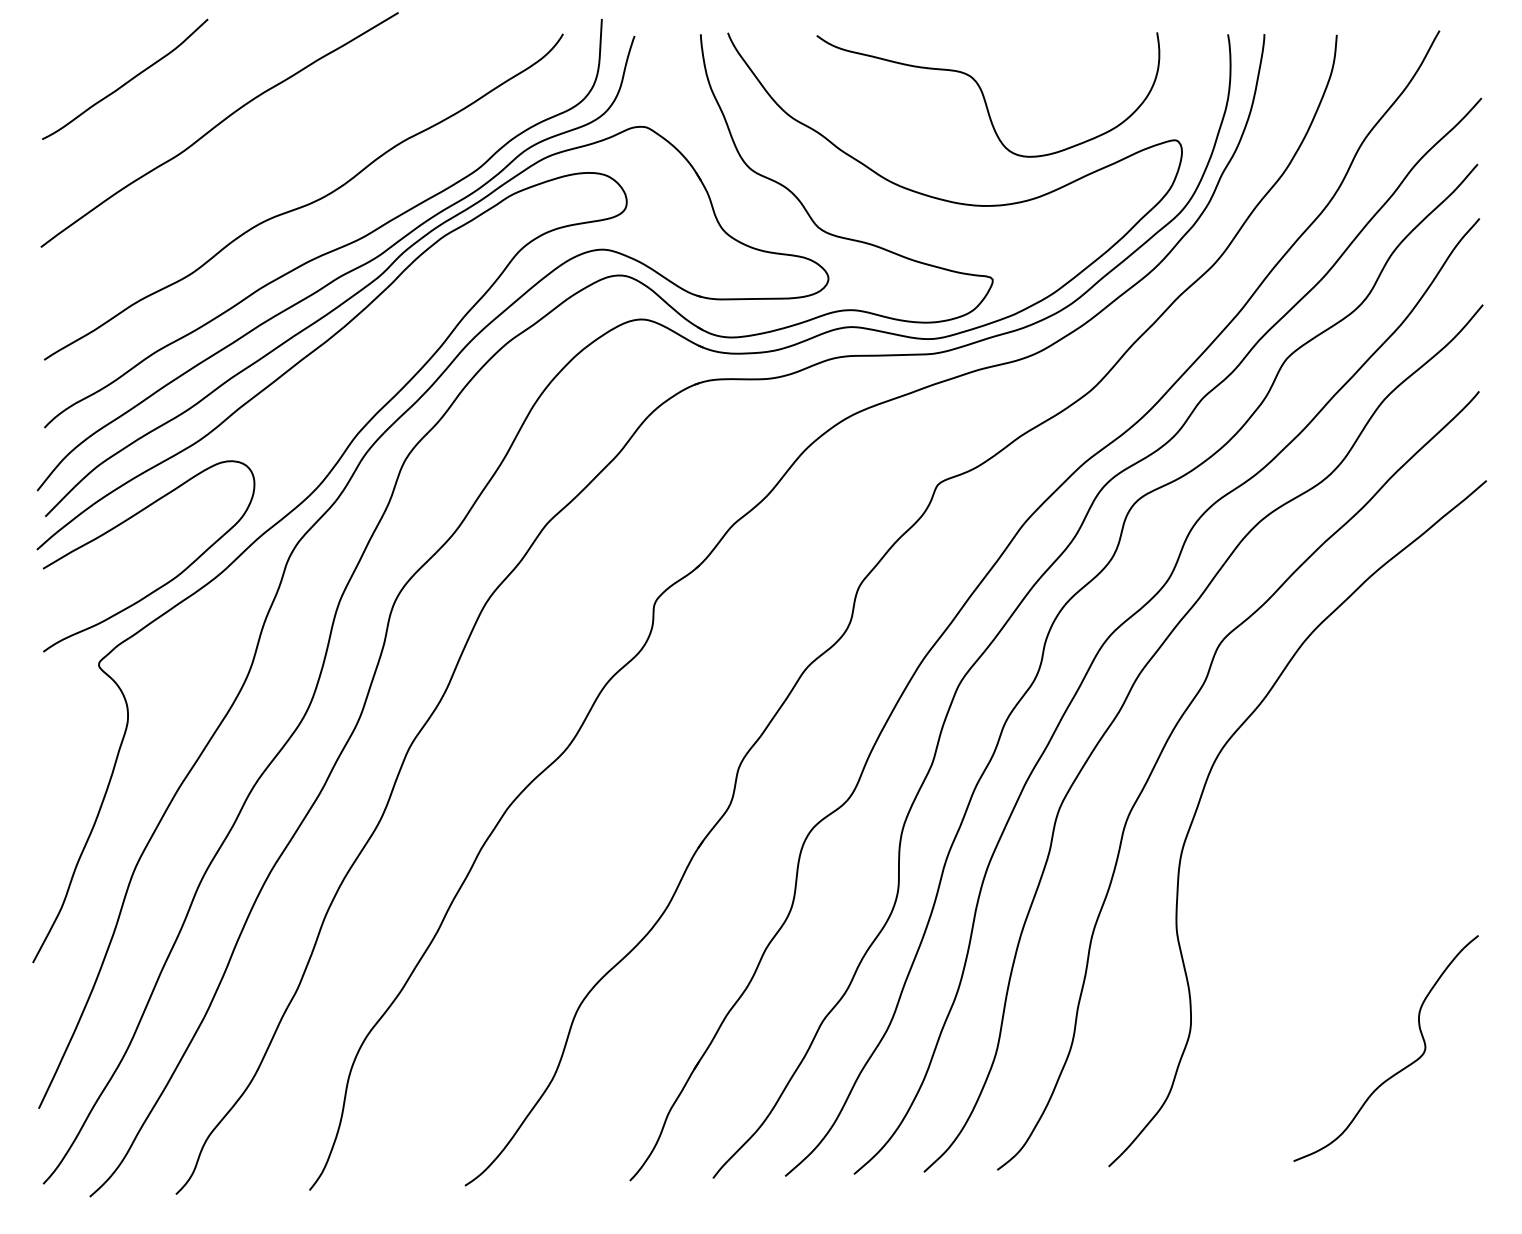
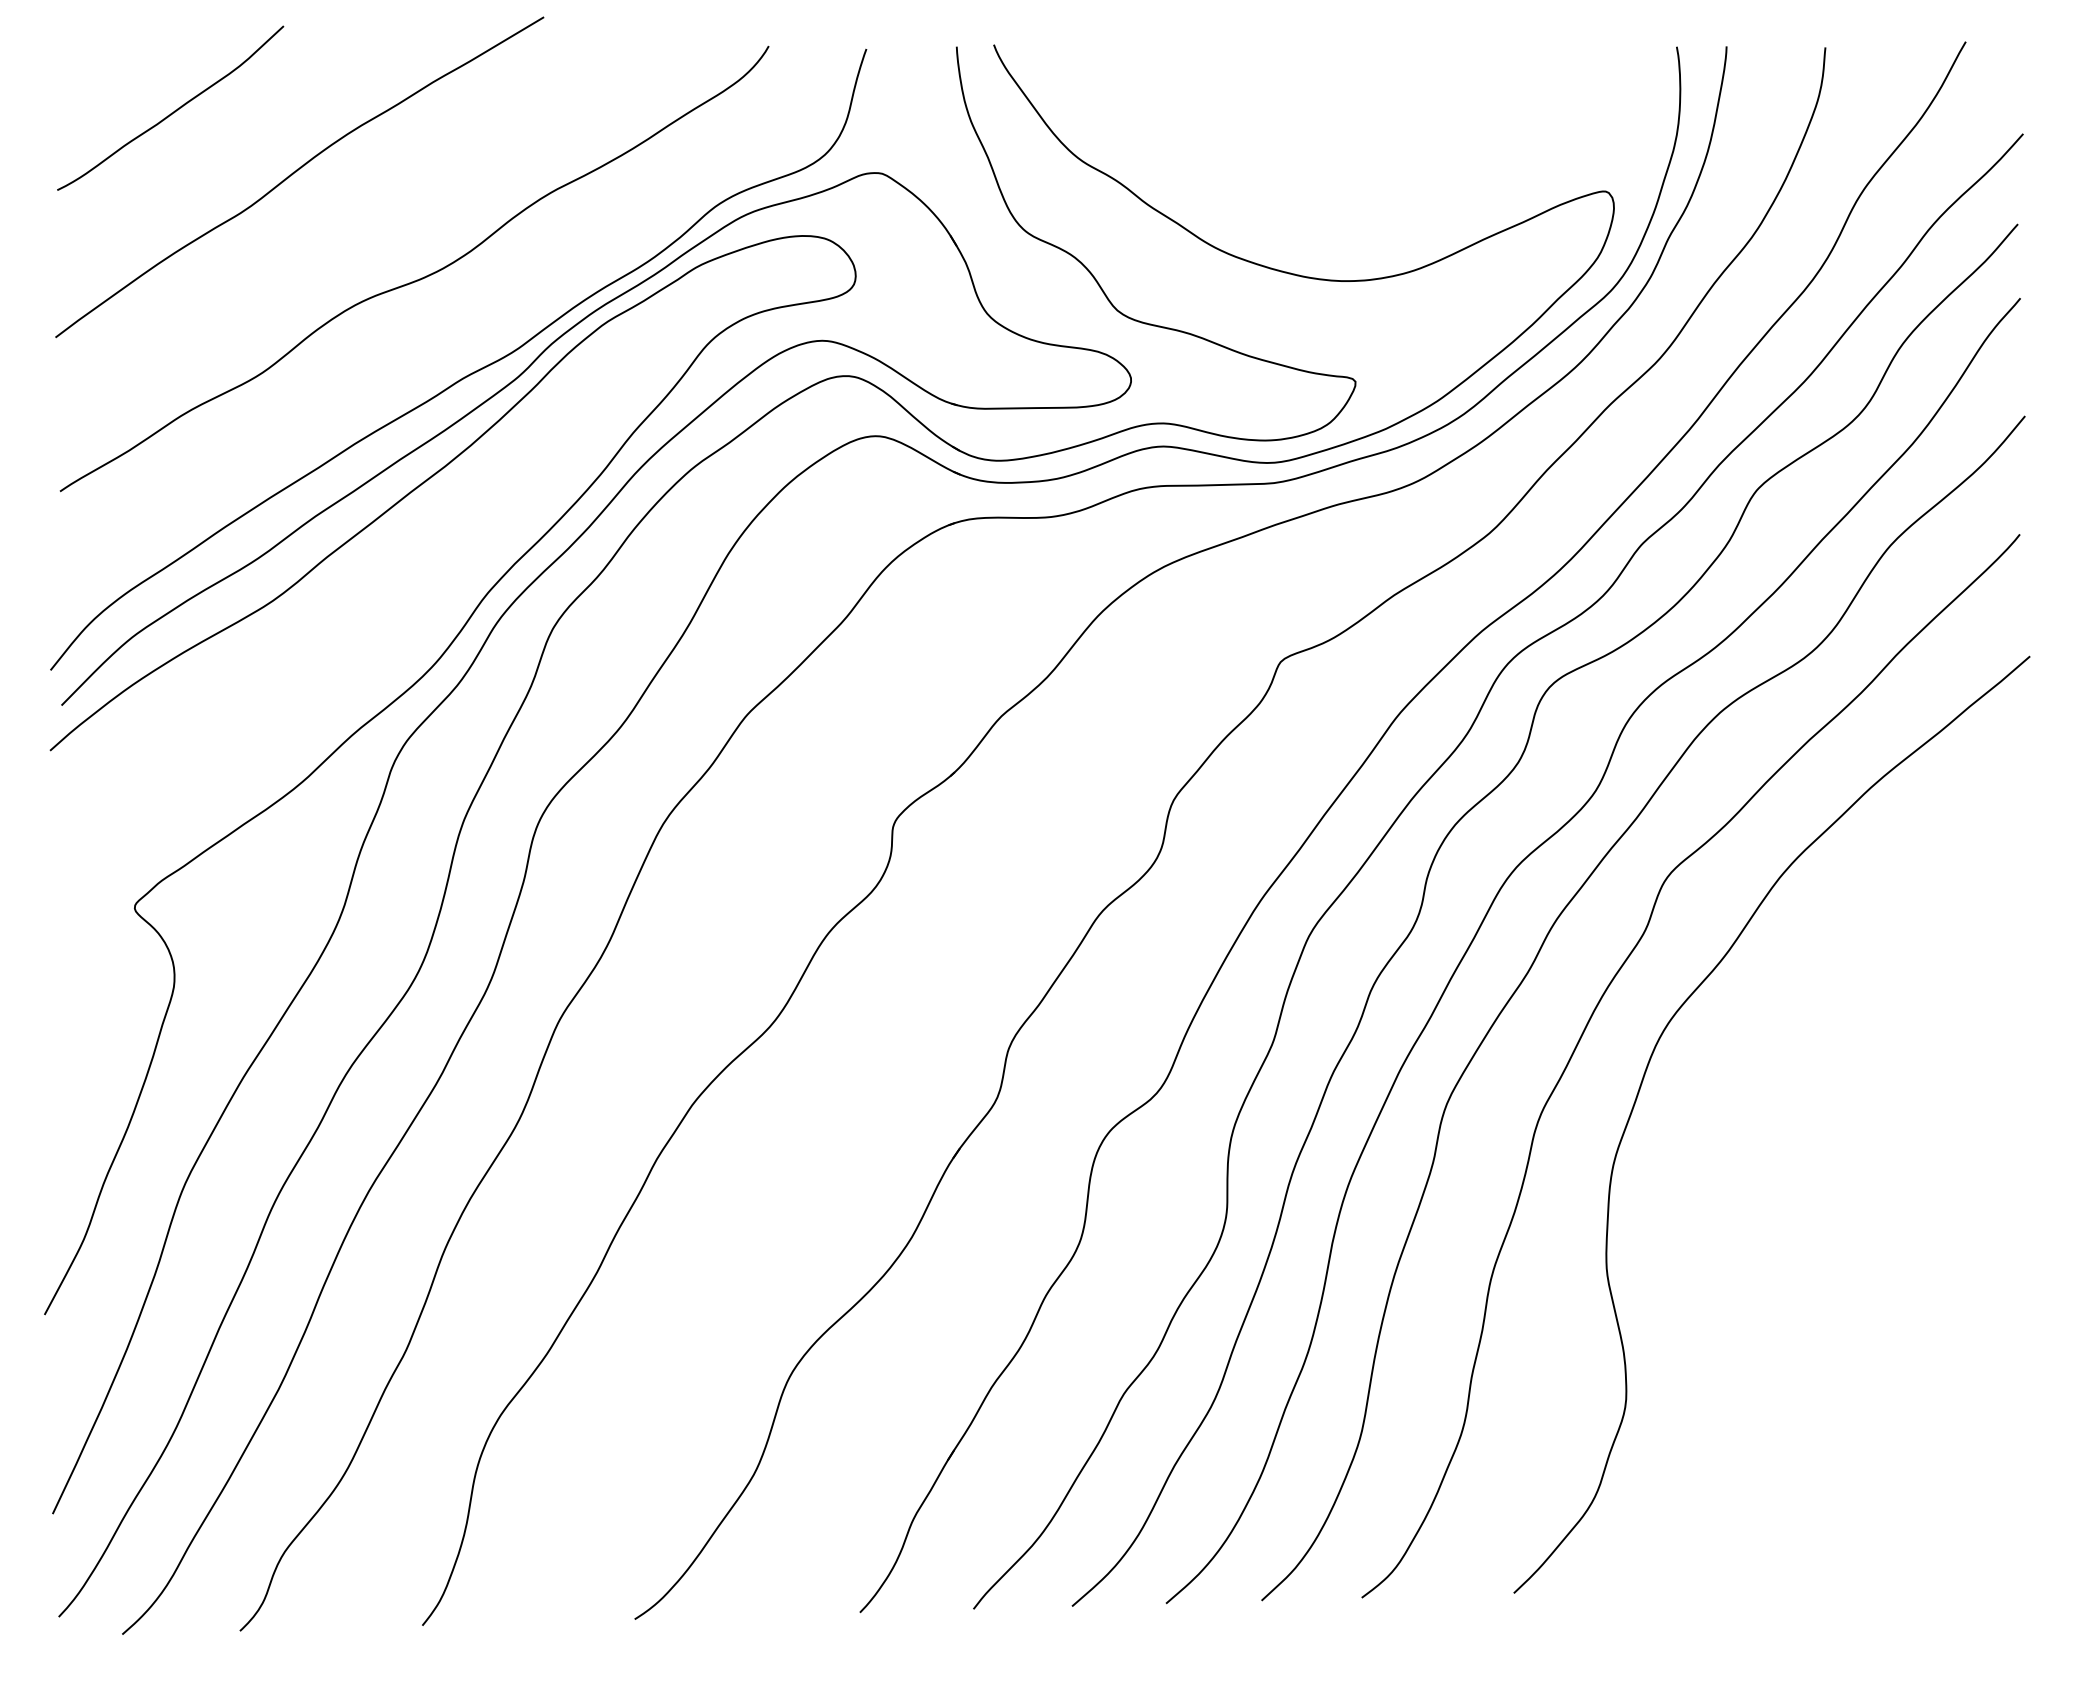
curve: (984, 97) -> (1344, 132), removed
curve: (332, 250) -> (453, 341), removed
curve: (166, 582) -> (227, 795), removed
curve: (1401, 1069) -> (1913, 1460), removed

